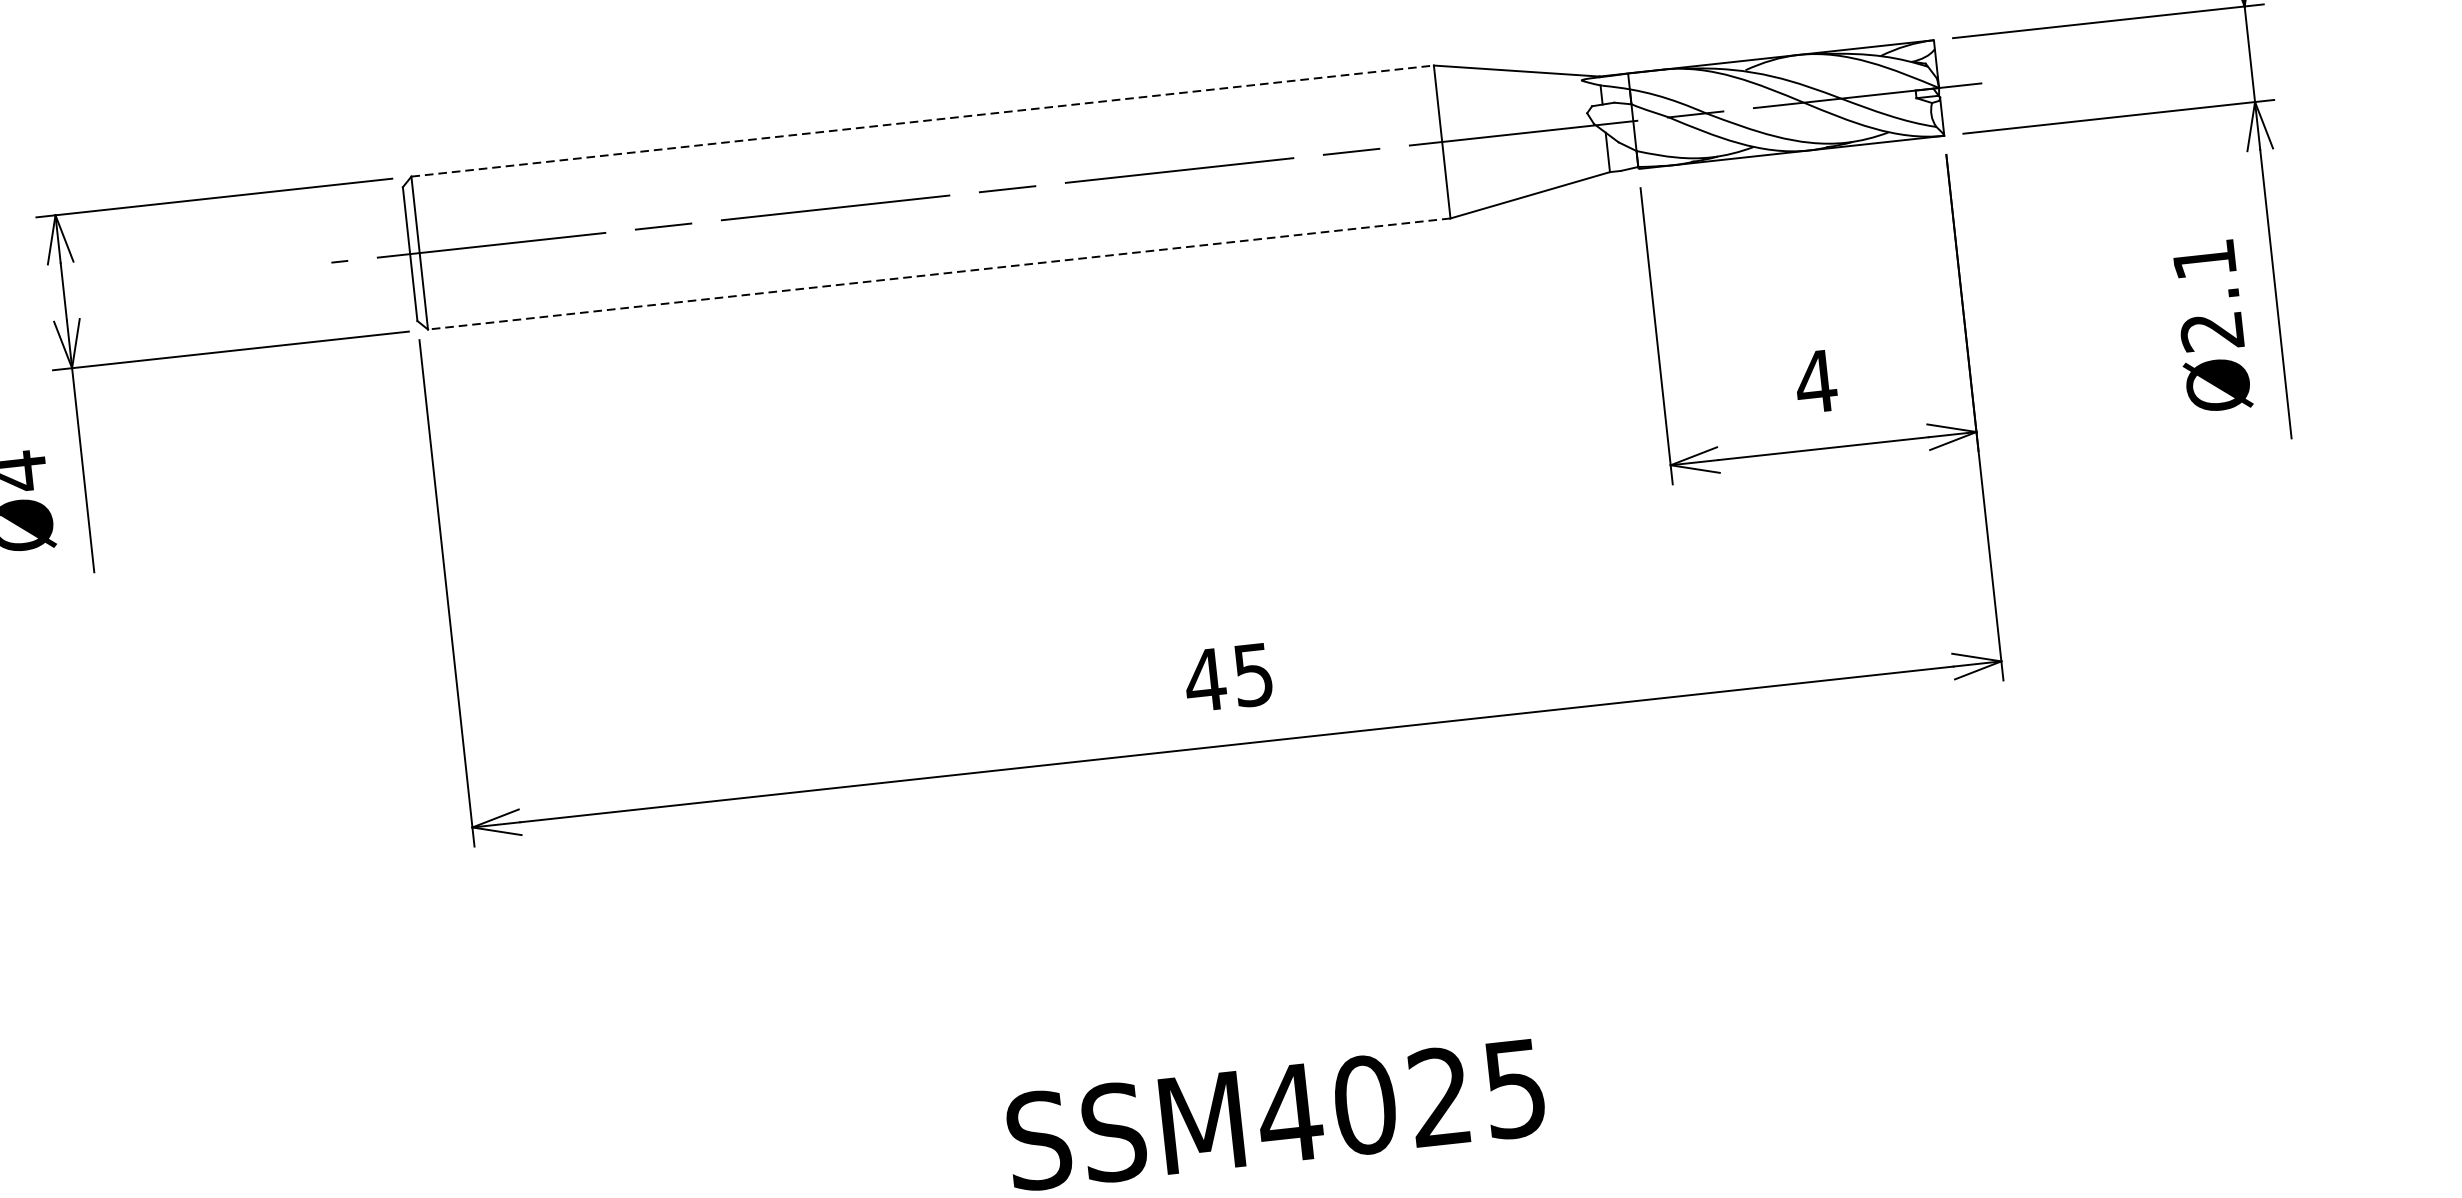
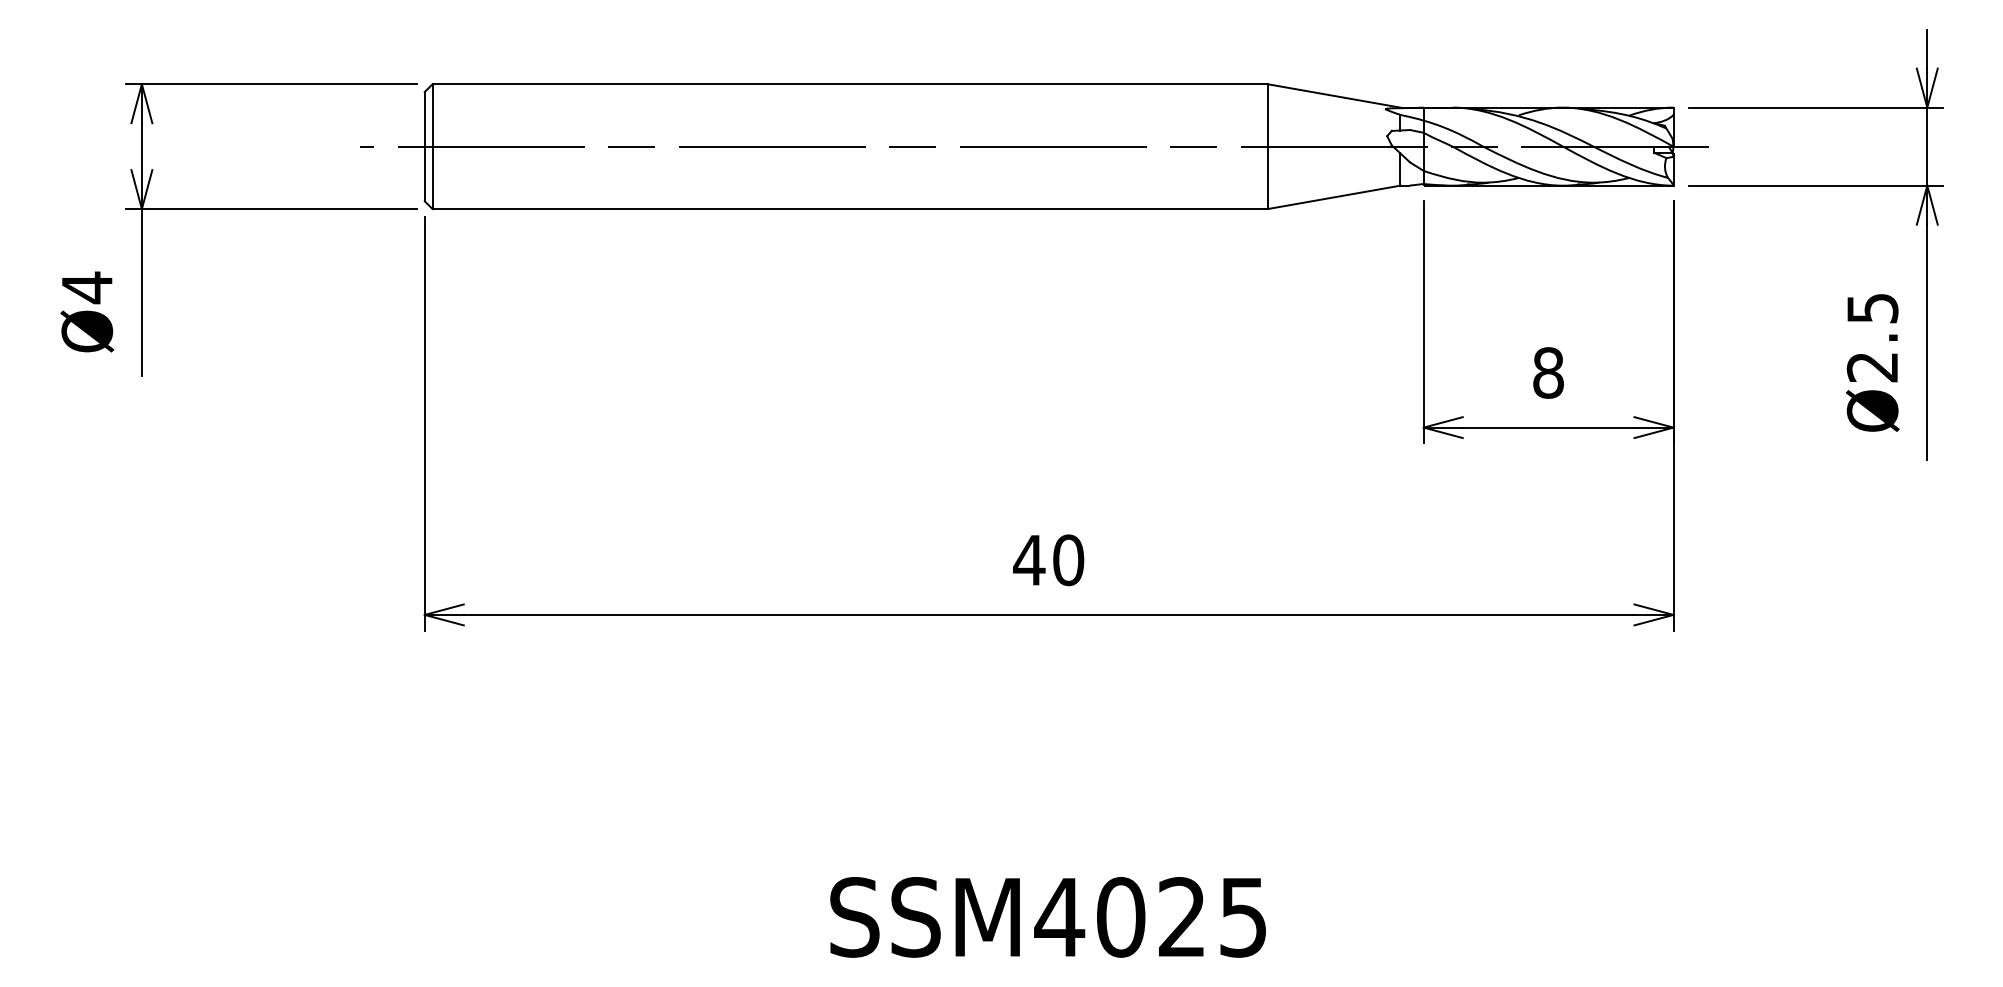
line: (923, 121) -> (850, 84), dashed -> solid
text: (2204, 259) -> (1872, 308), Ø2.1 -> Ø2.5
line: (939, 274) -> (850, 209), dashed -> solid
text: (1816, 381) -> (1548, 372), 4 -> 8
text: (1253, 675) -> (1068, 560), 45 -> 40

